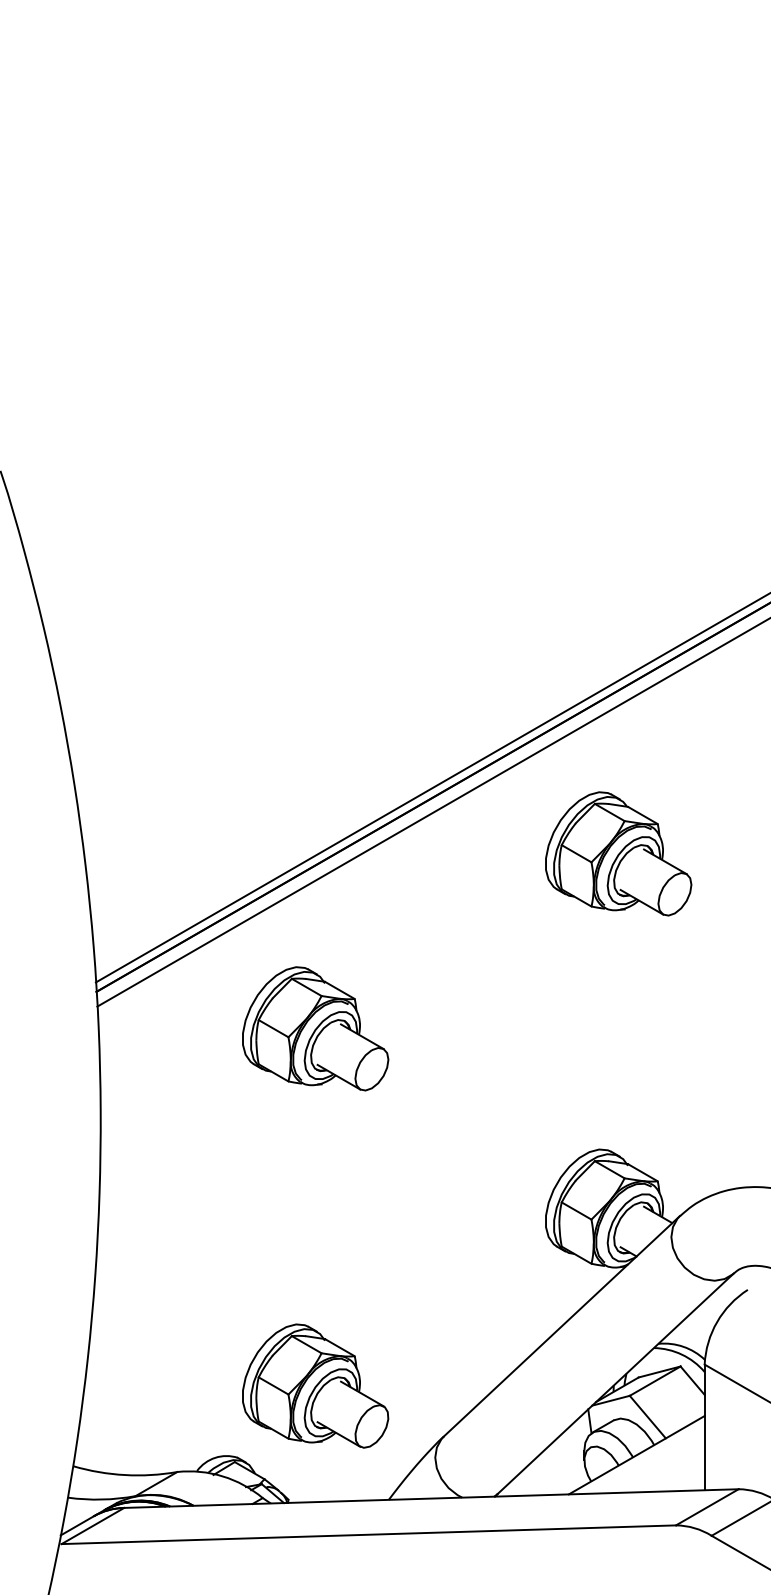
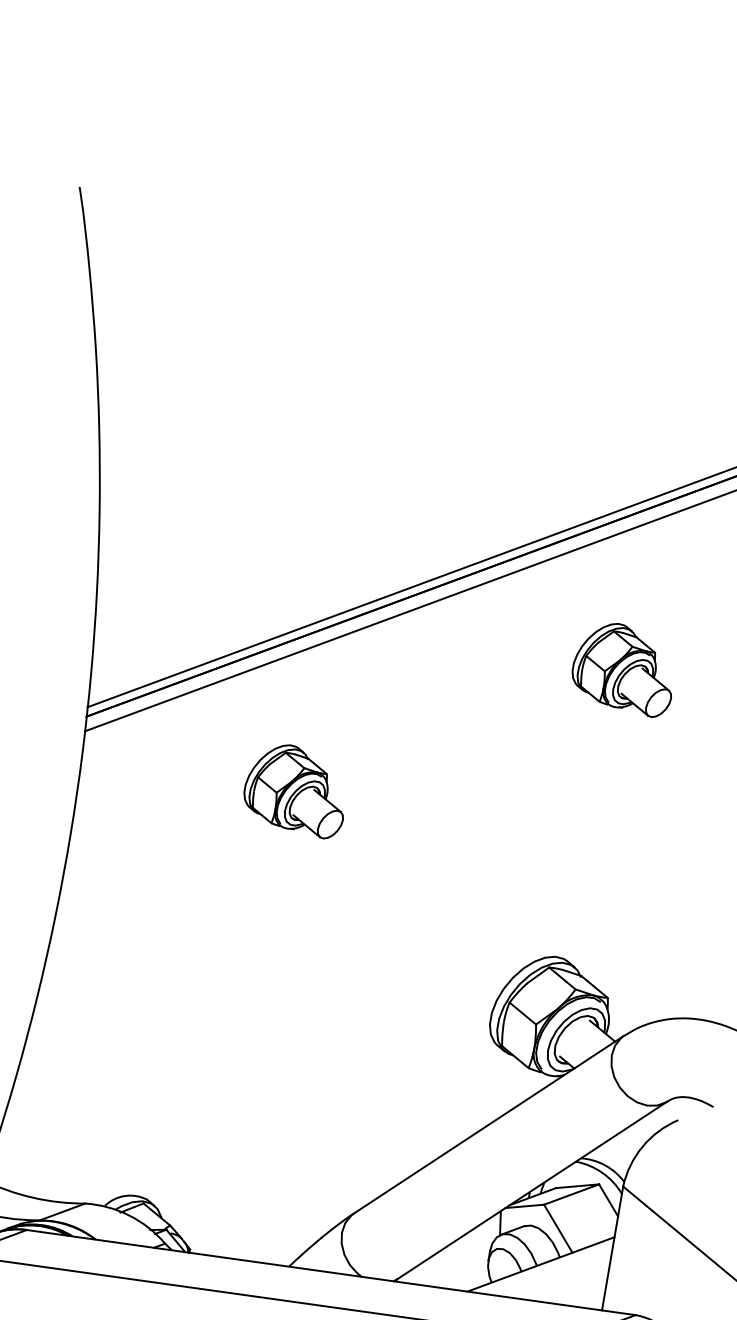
part: (618, 853) -> (624, 668), size x0.7
part: (315, 1028) -> (296, 789), size x0.7
part: (315, 1385) -> (236, 1141), removed

